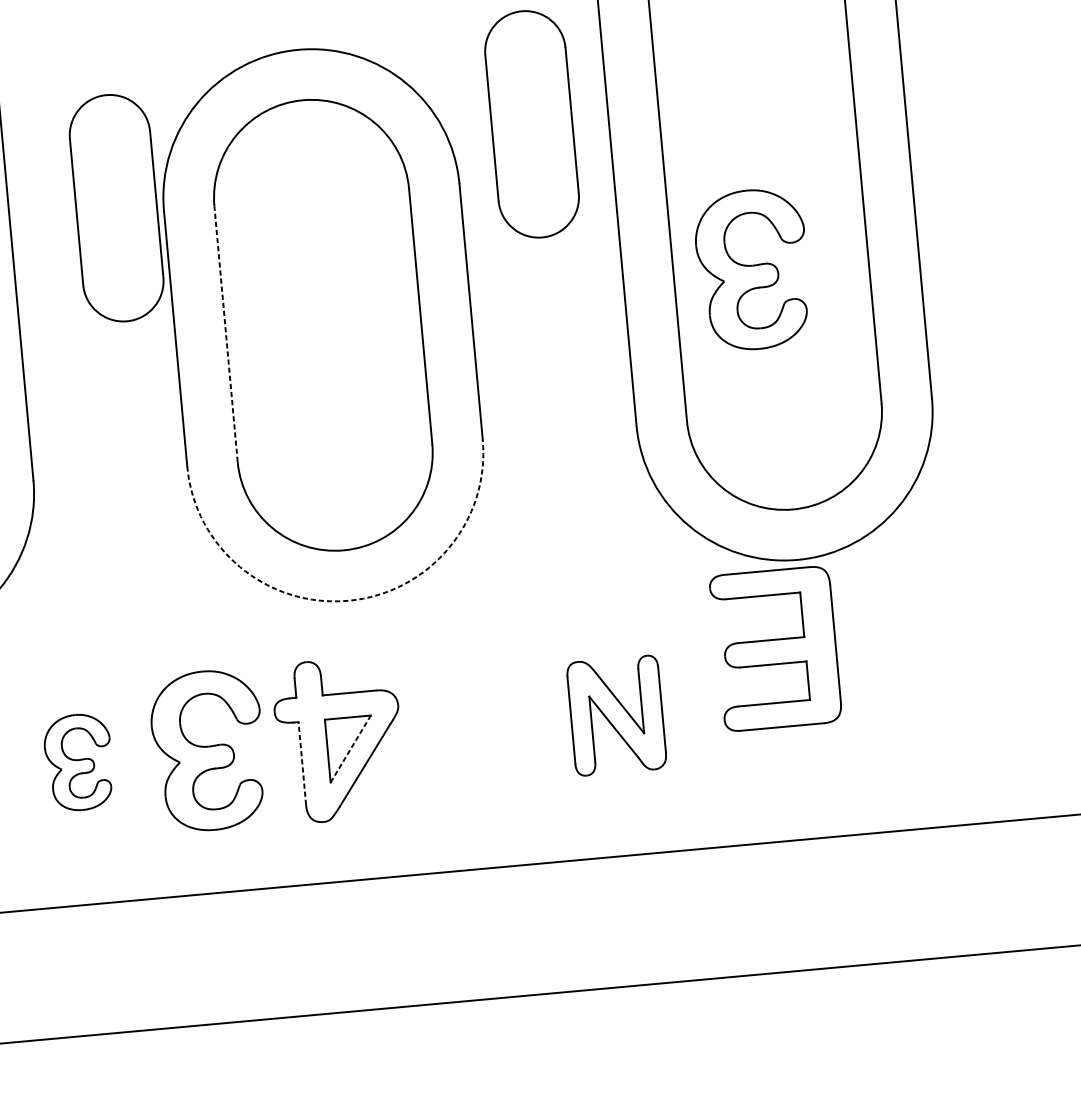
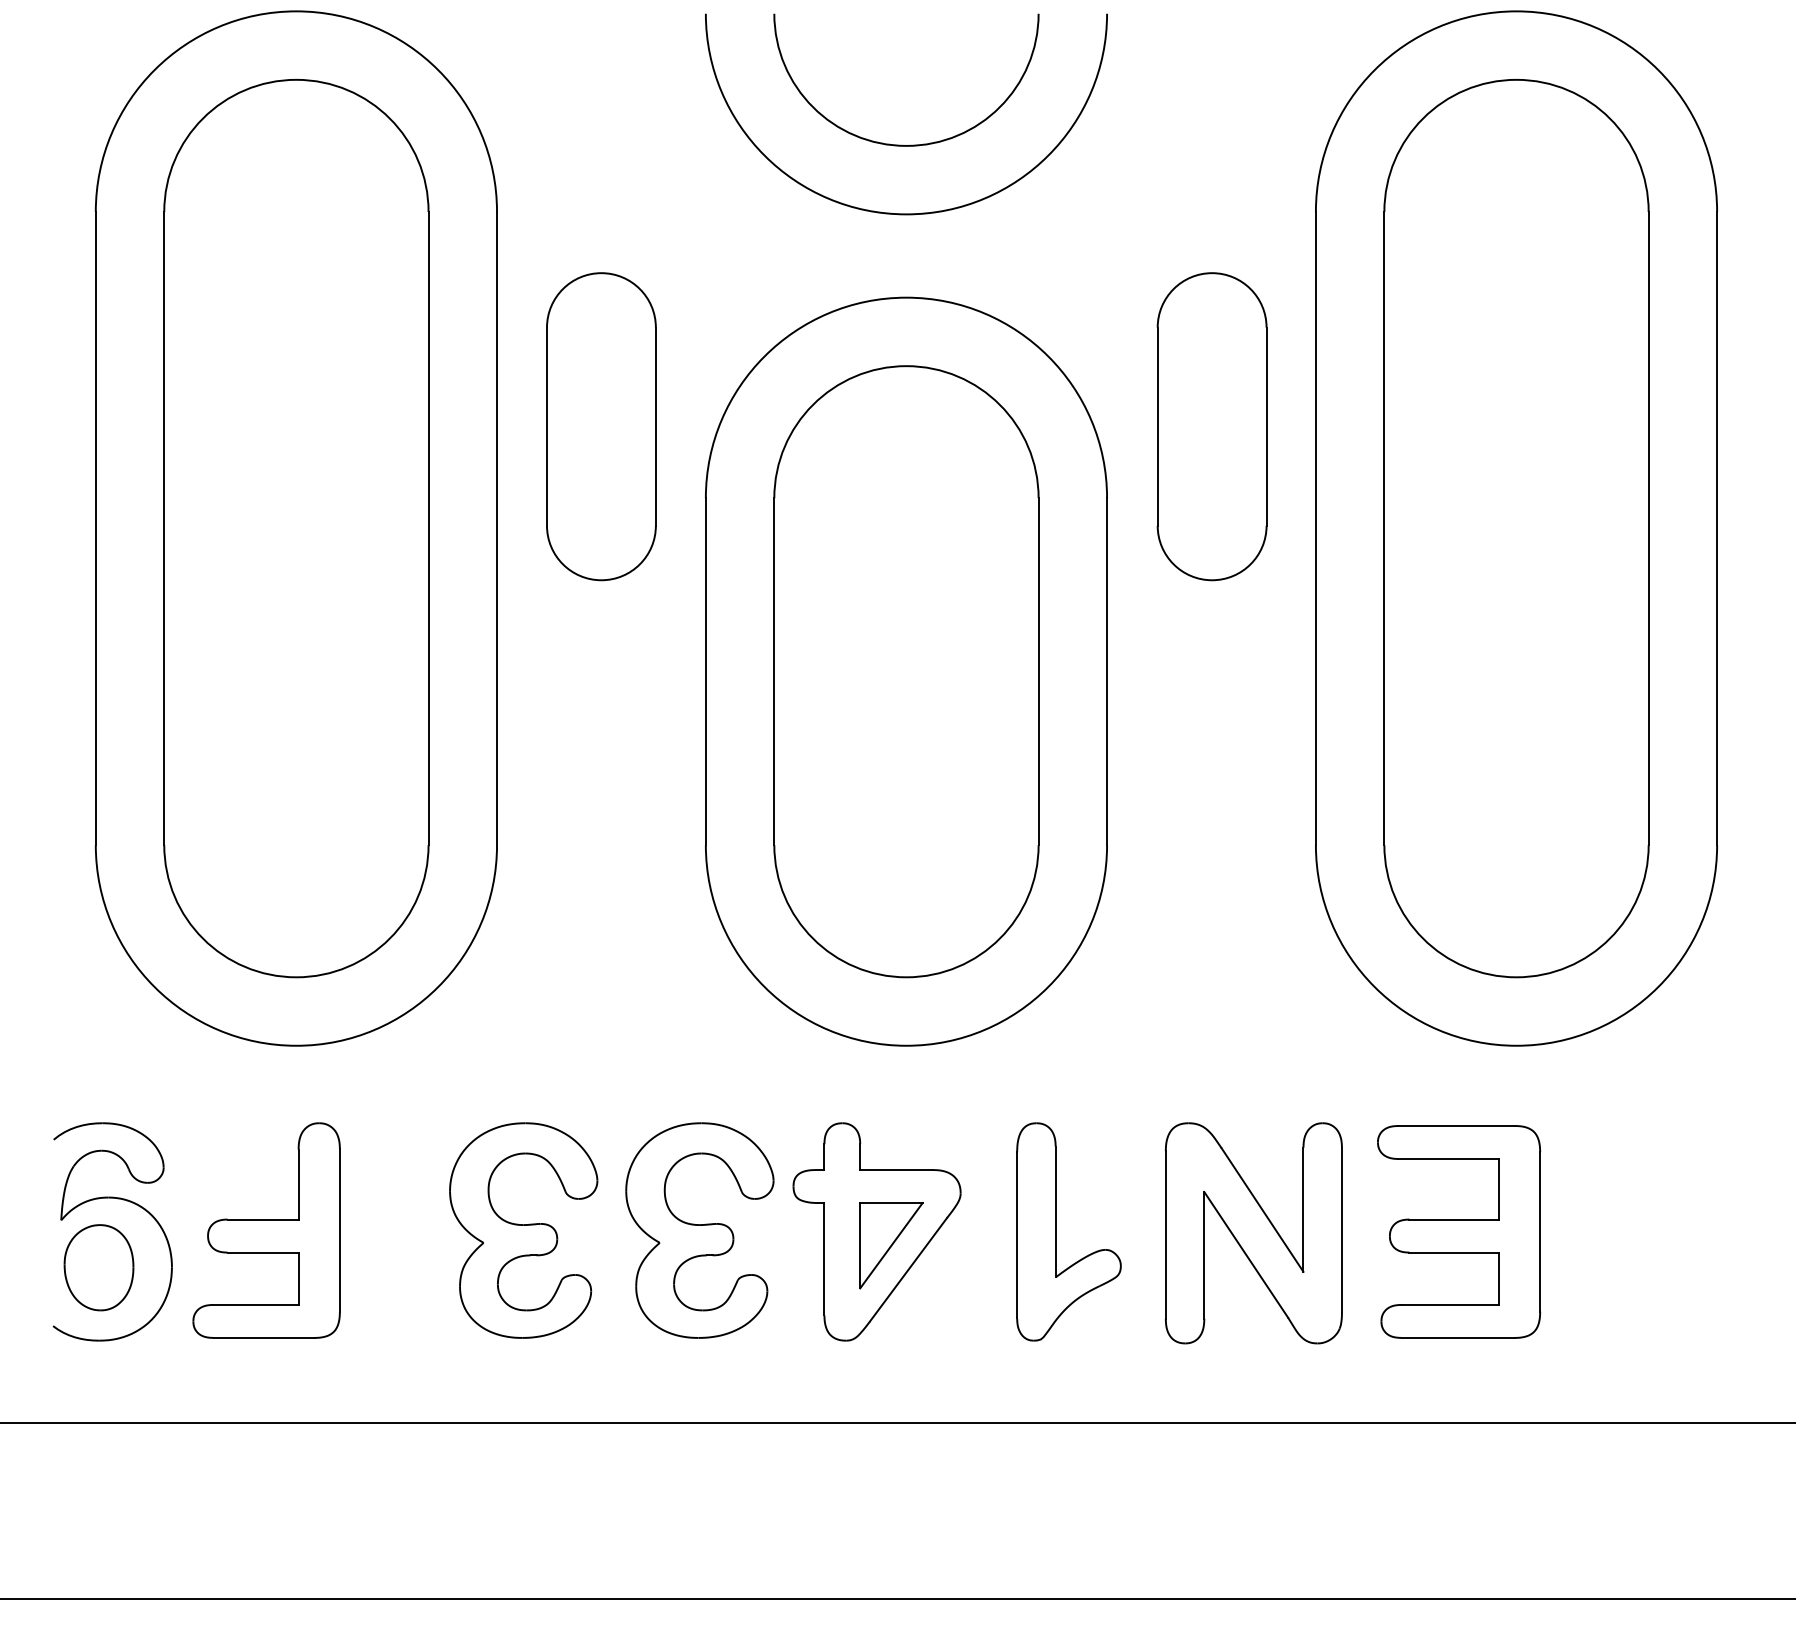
part: (116, 208) -> (601, 426), moved
part: (752, 269) -> (1491, 649), removed
line: (226, 334) -> (774, 671), dashed -> solid
arc: (348, 600) -> (906, 1045), dashed -> solid
part: (776, 648) -> (1459, 1231), moved
part: (616, 715) -> (1253, 1233), size x1.43
part: (471, 727) -> (1056, 1231), added
line: (350, 748) -> (891, 1245), dashed -> solid
part: (78, 762) -> (523, 1230), size x1.67
line: (302, 762) -> (824, 1258), dashed -> solid

